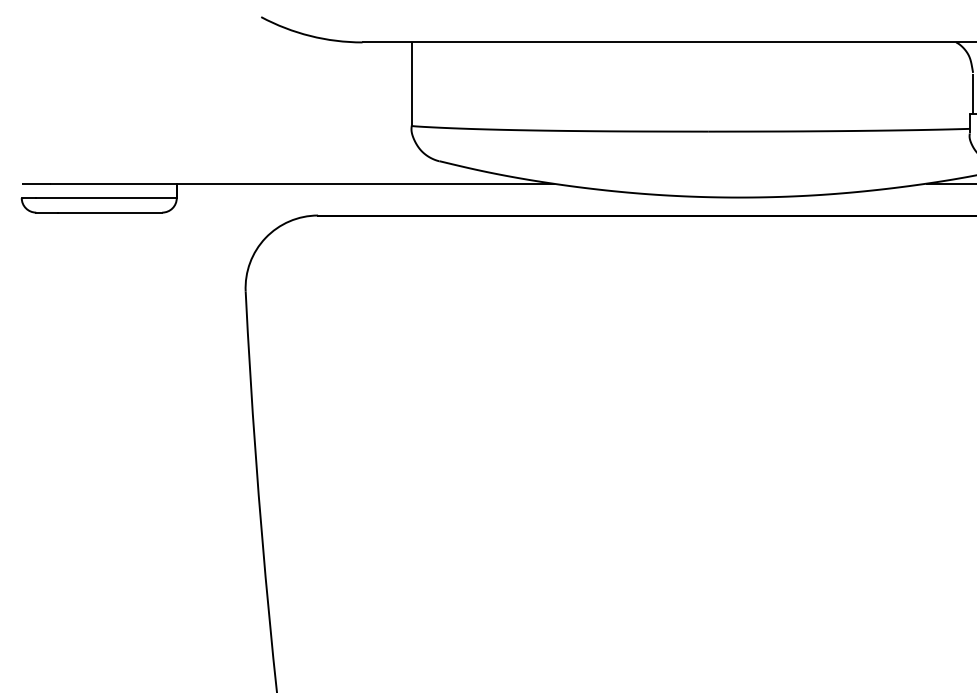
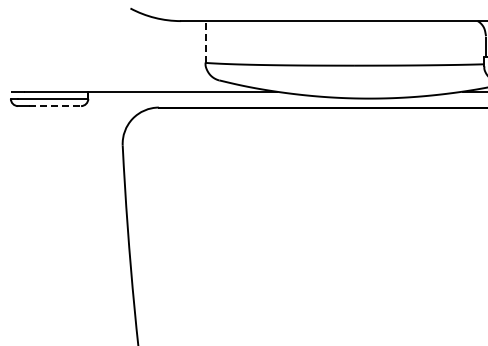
line: (411, 83) -> (205, 41), solid -> dashed
line: (111, 213) -> (55, 106), solid -> dashed

